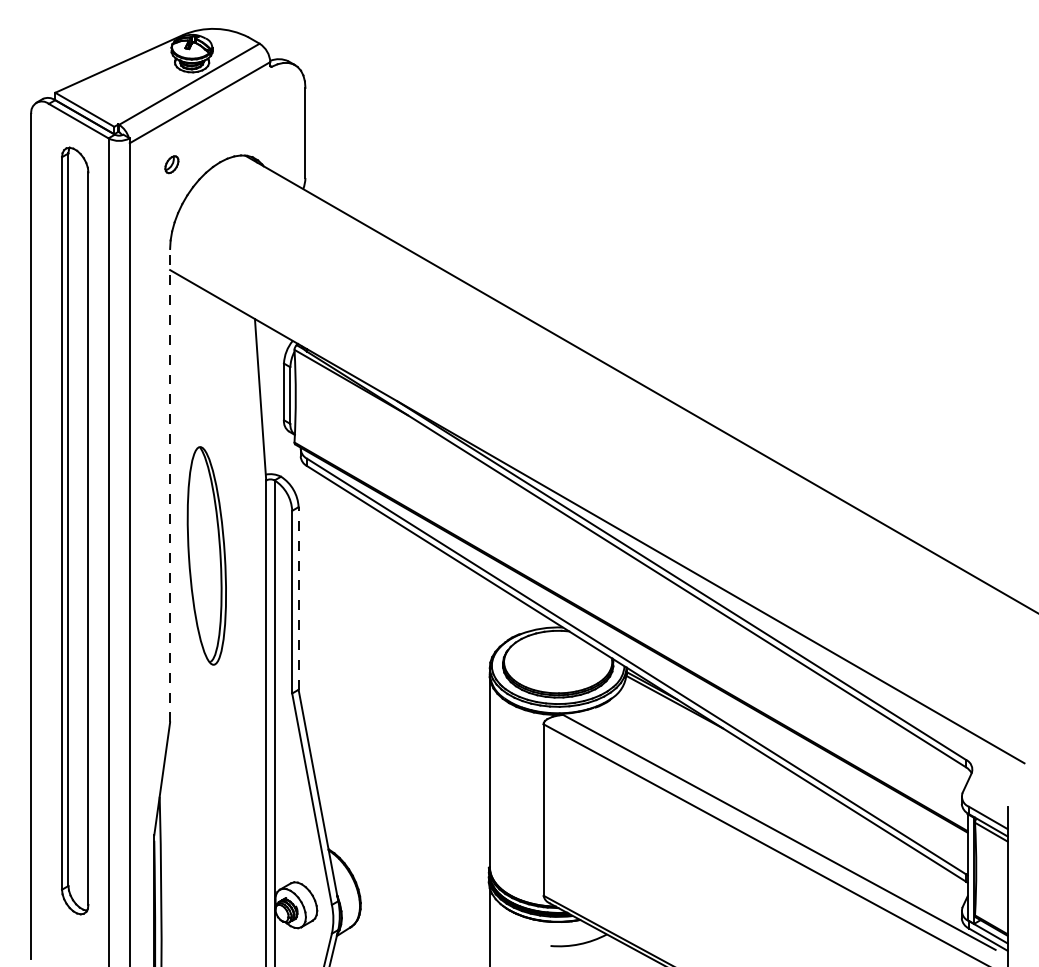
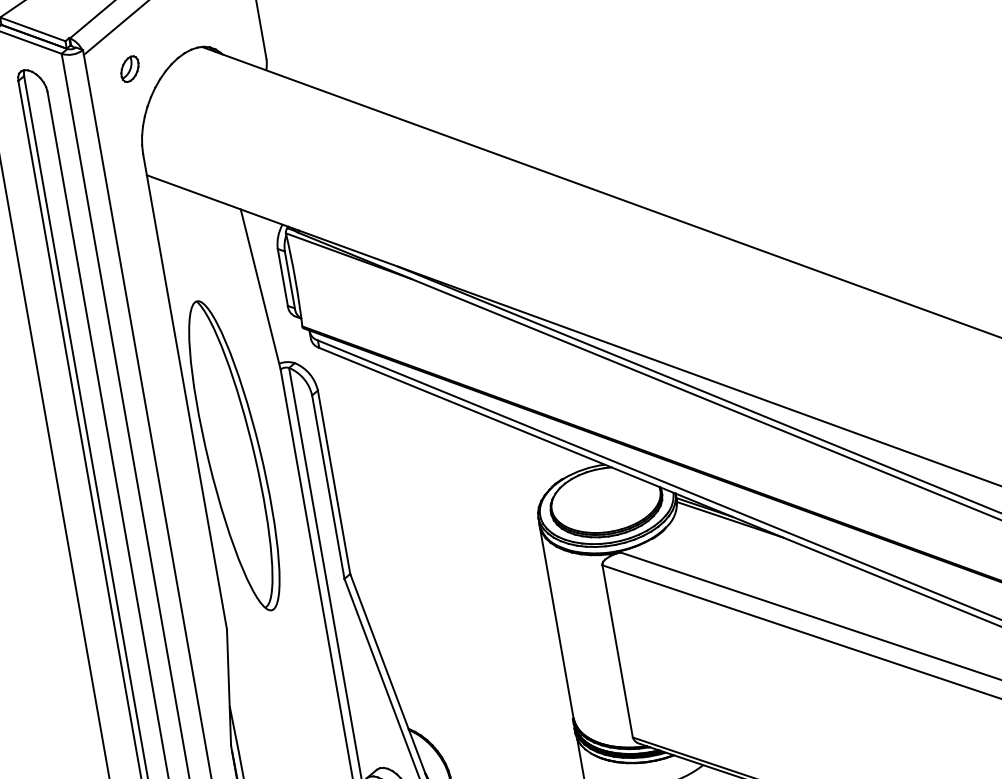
part: (171, 164) -> (129, 68), size x1.43
line: (170, 485) -> (185, 391), dashed -> solid
part: (206, 555) -> (233, 455), size x1.43
line: (298, 597) -> (333, 481), dashed -> solid

